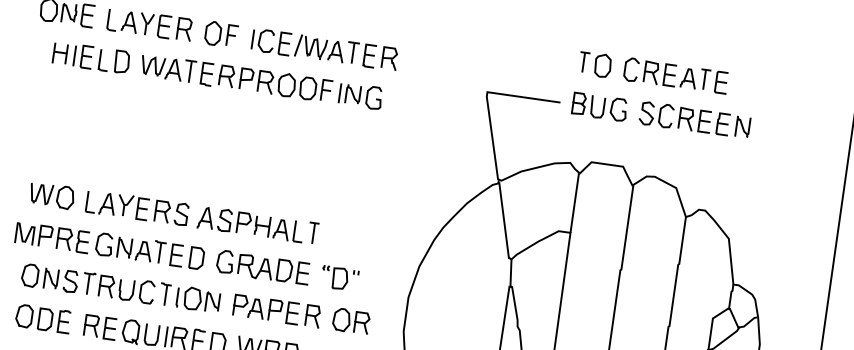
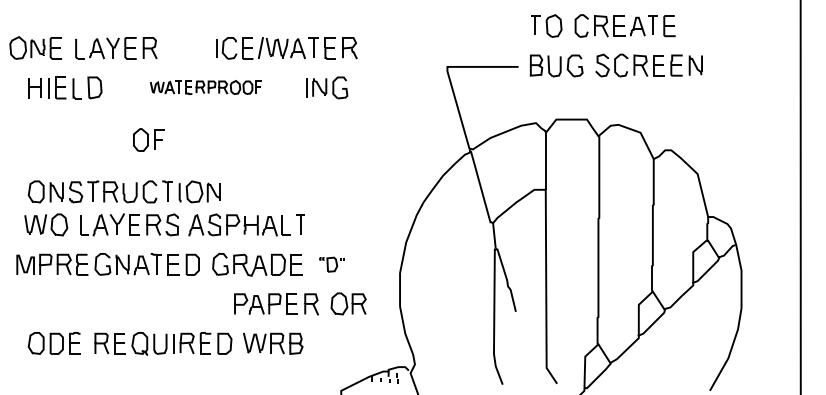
part: (221, 33) -> (148, 139), moved
part: (235, 77) -> (205, 87), size x0.6
part: (339, 278) -> (331, 264), size x0.7
part: (119, 287) -> (123, 191), moved

